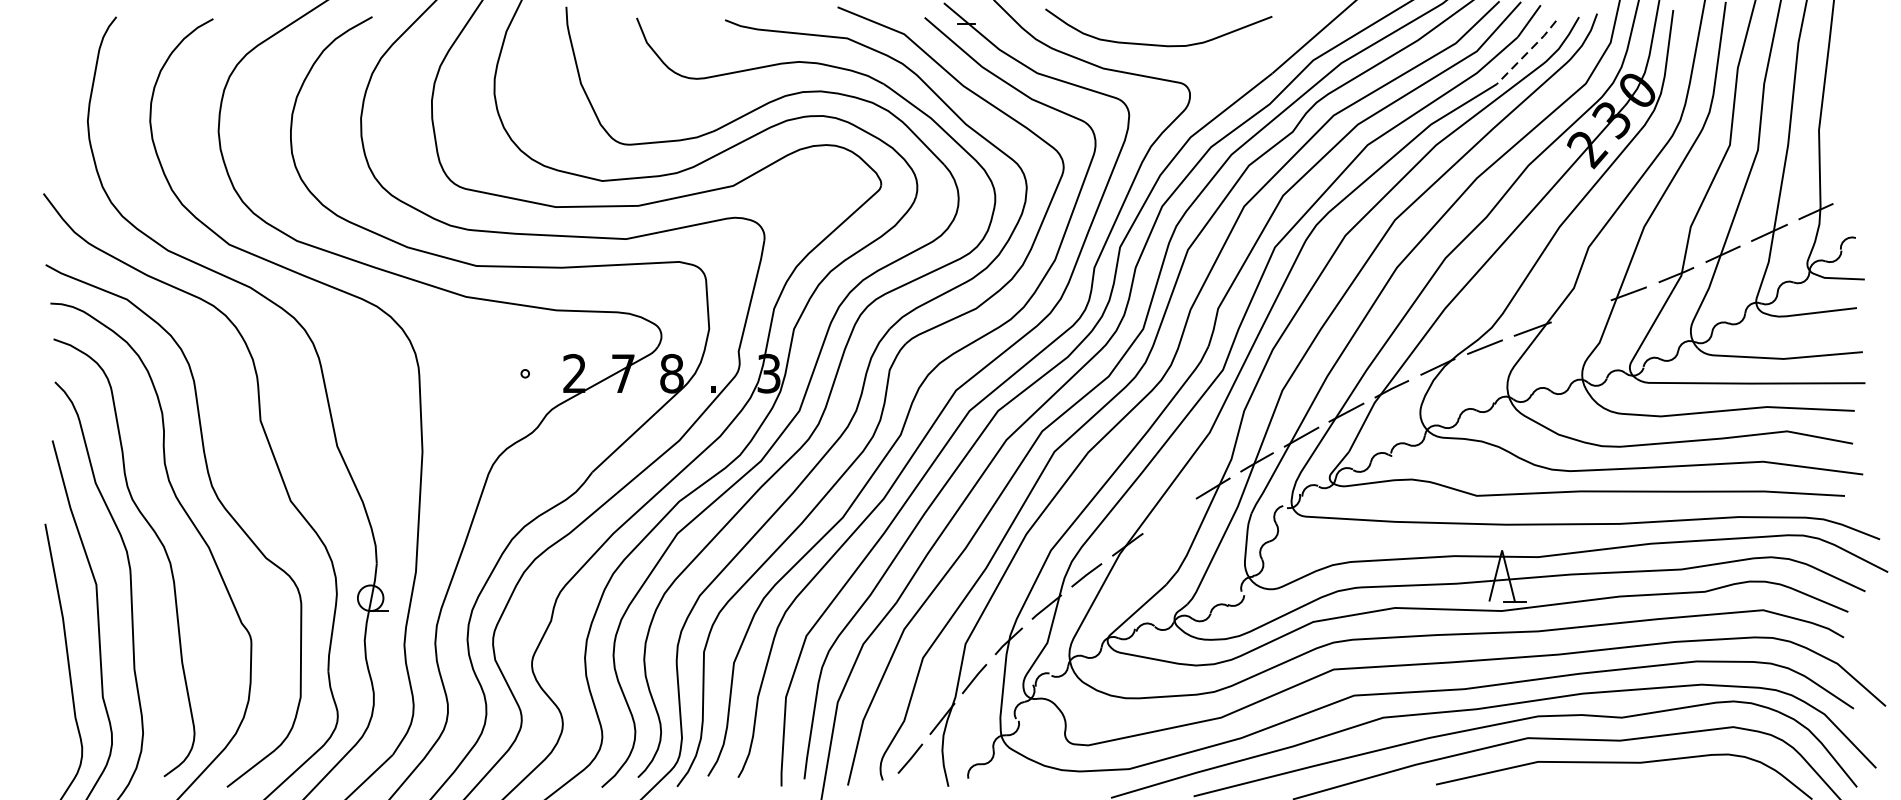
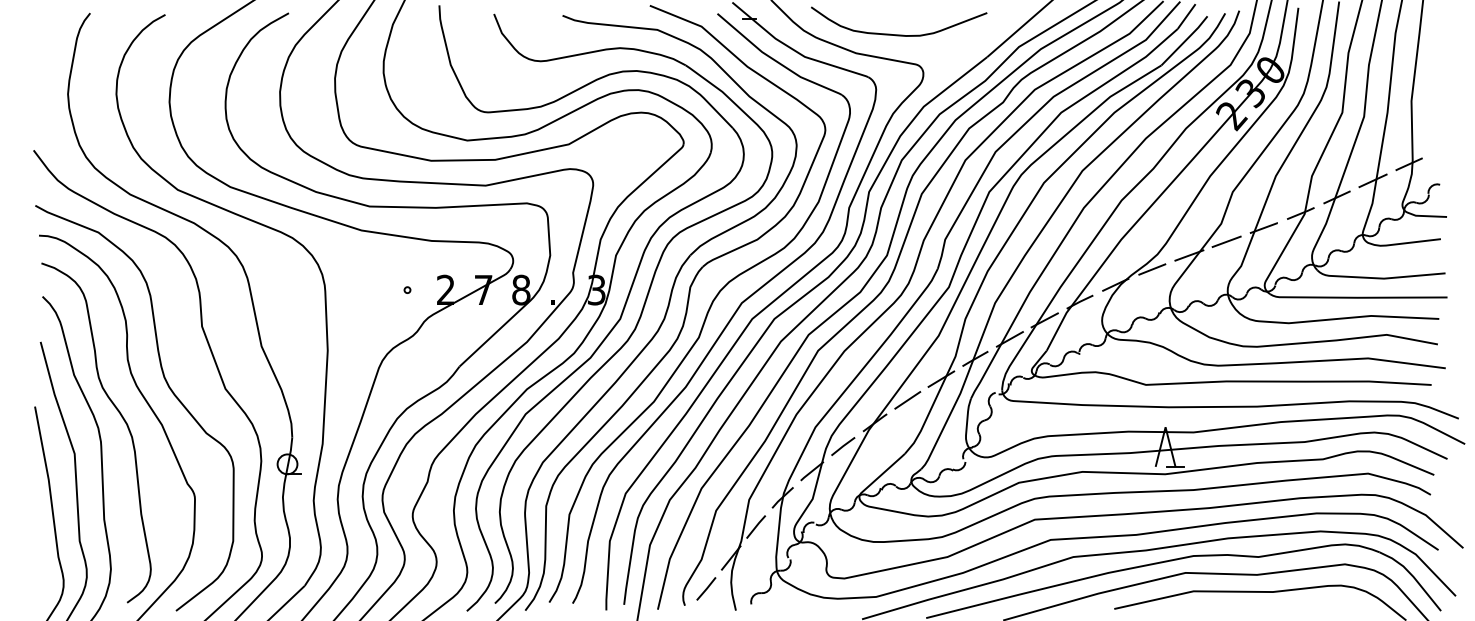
line: (1527, 53) -> (1185, 41), dashed -> solid
line: (1580, 311) -> (1226, 241), added
line: (1169, 515) -> (907, 400), added

